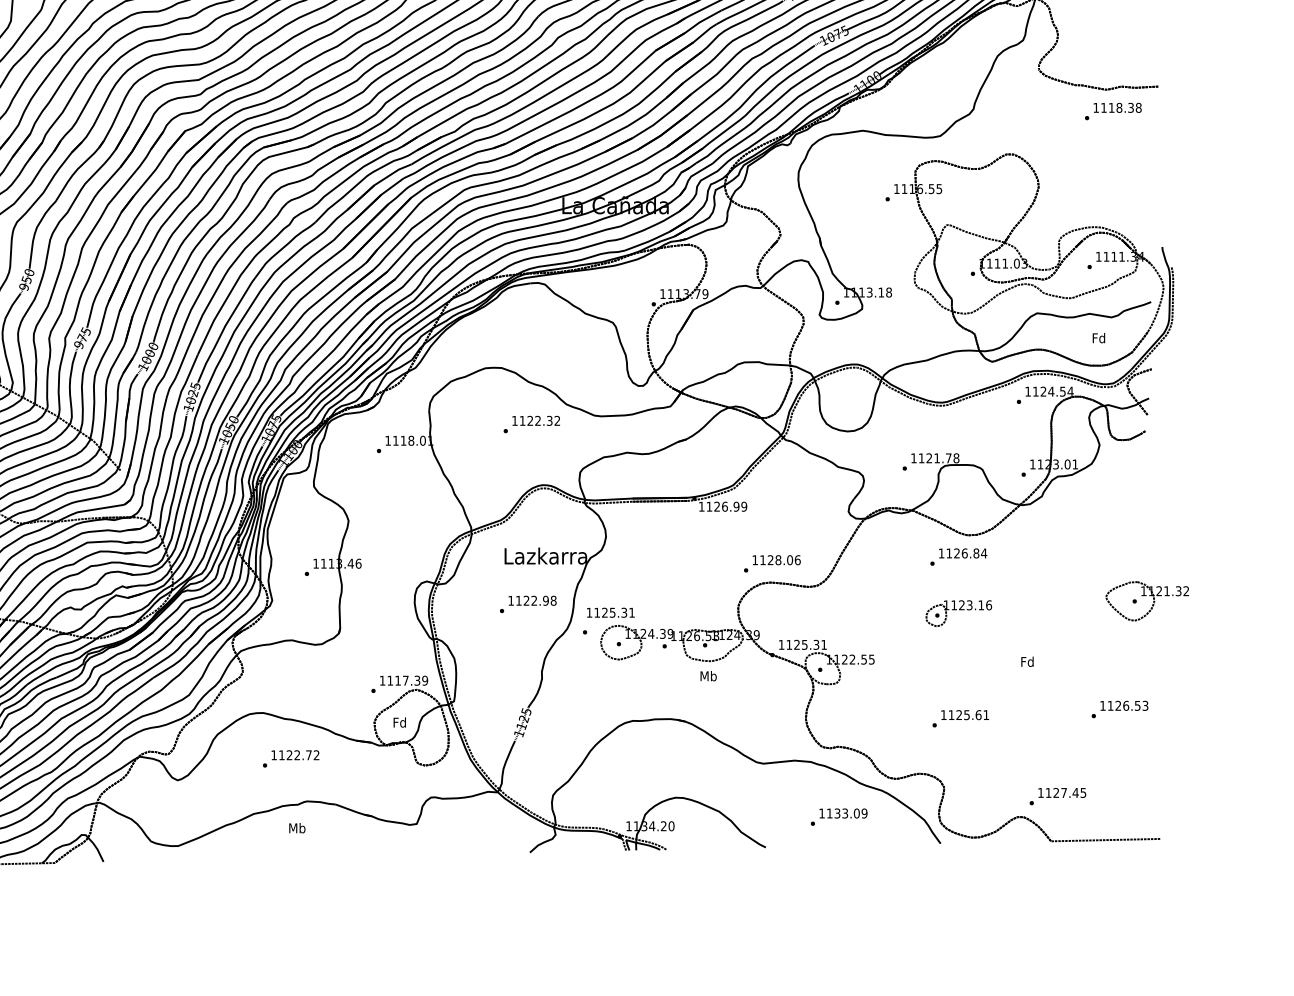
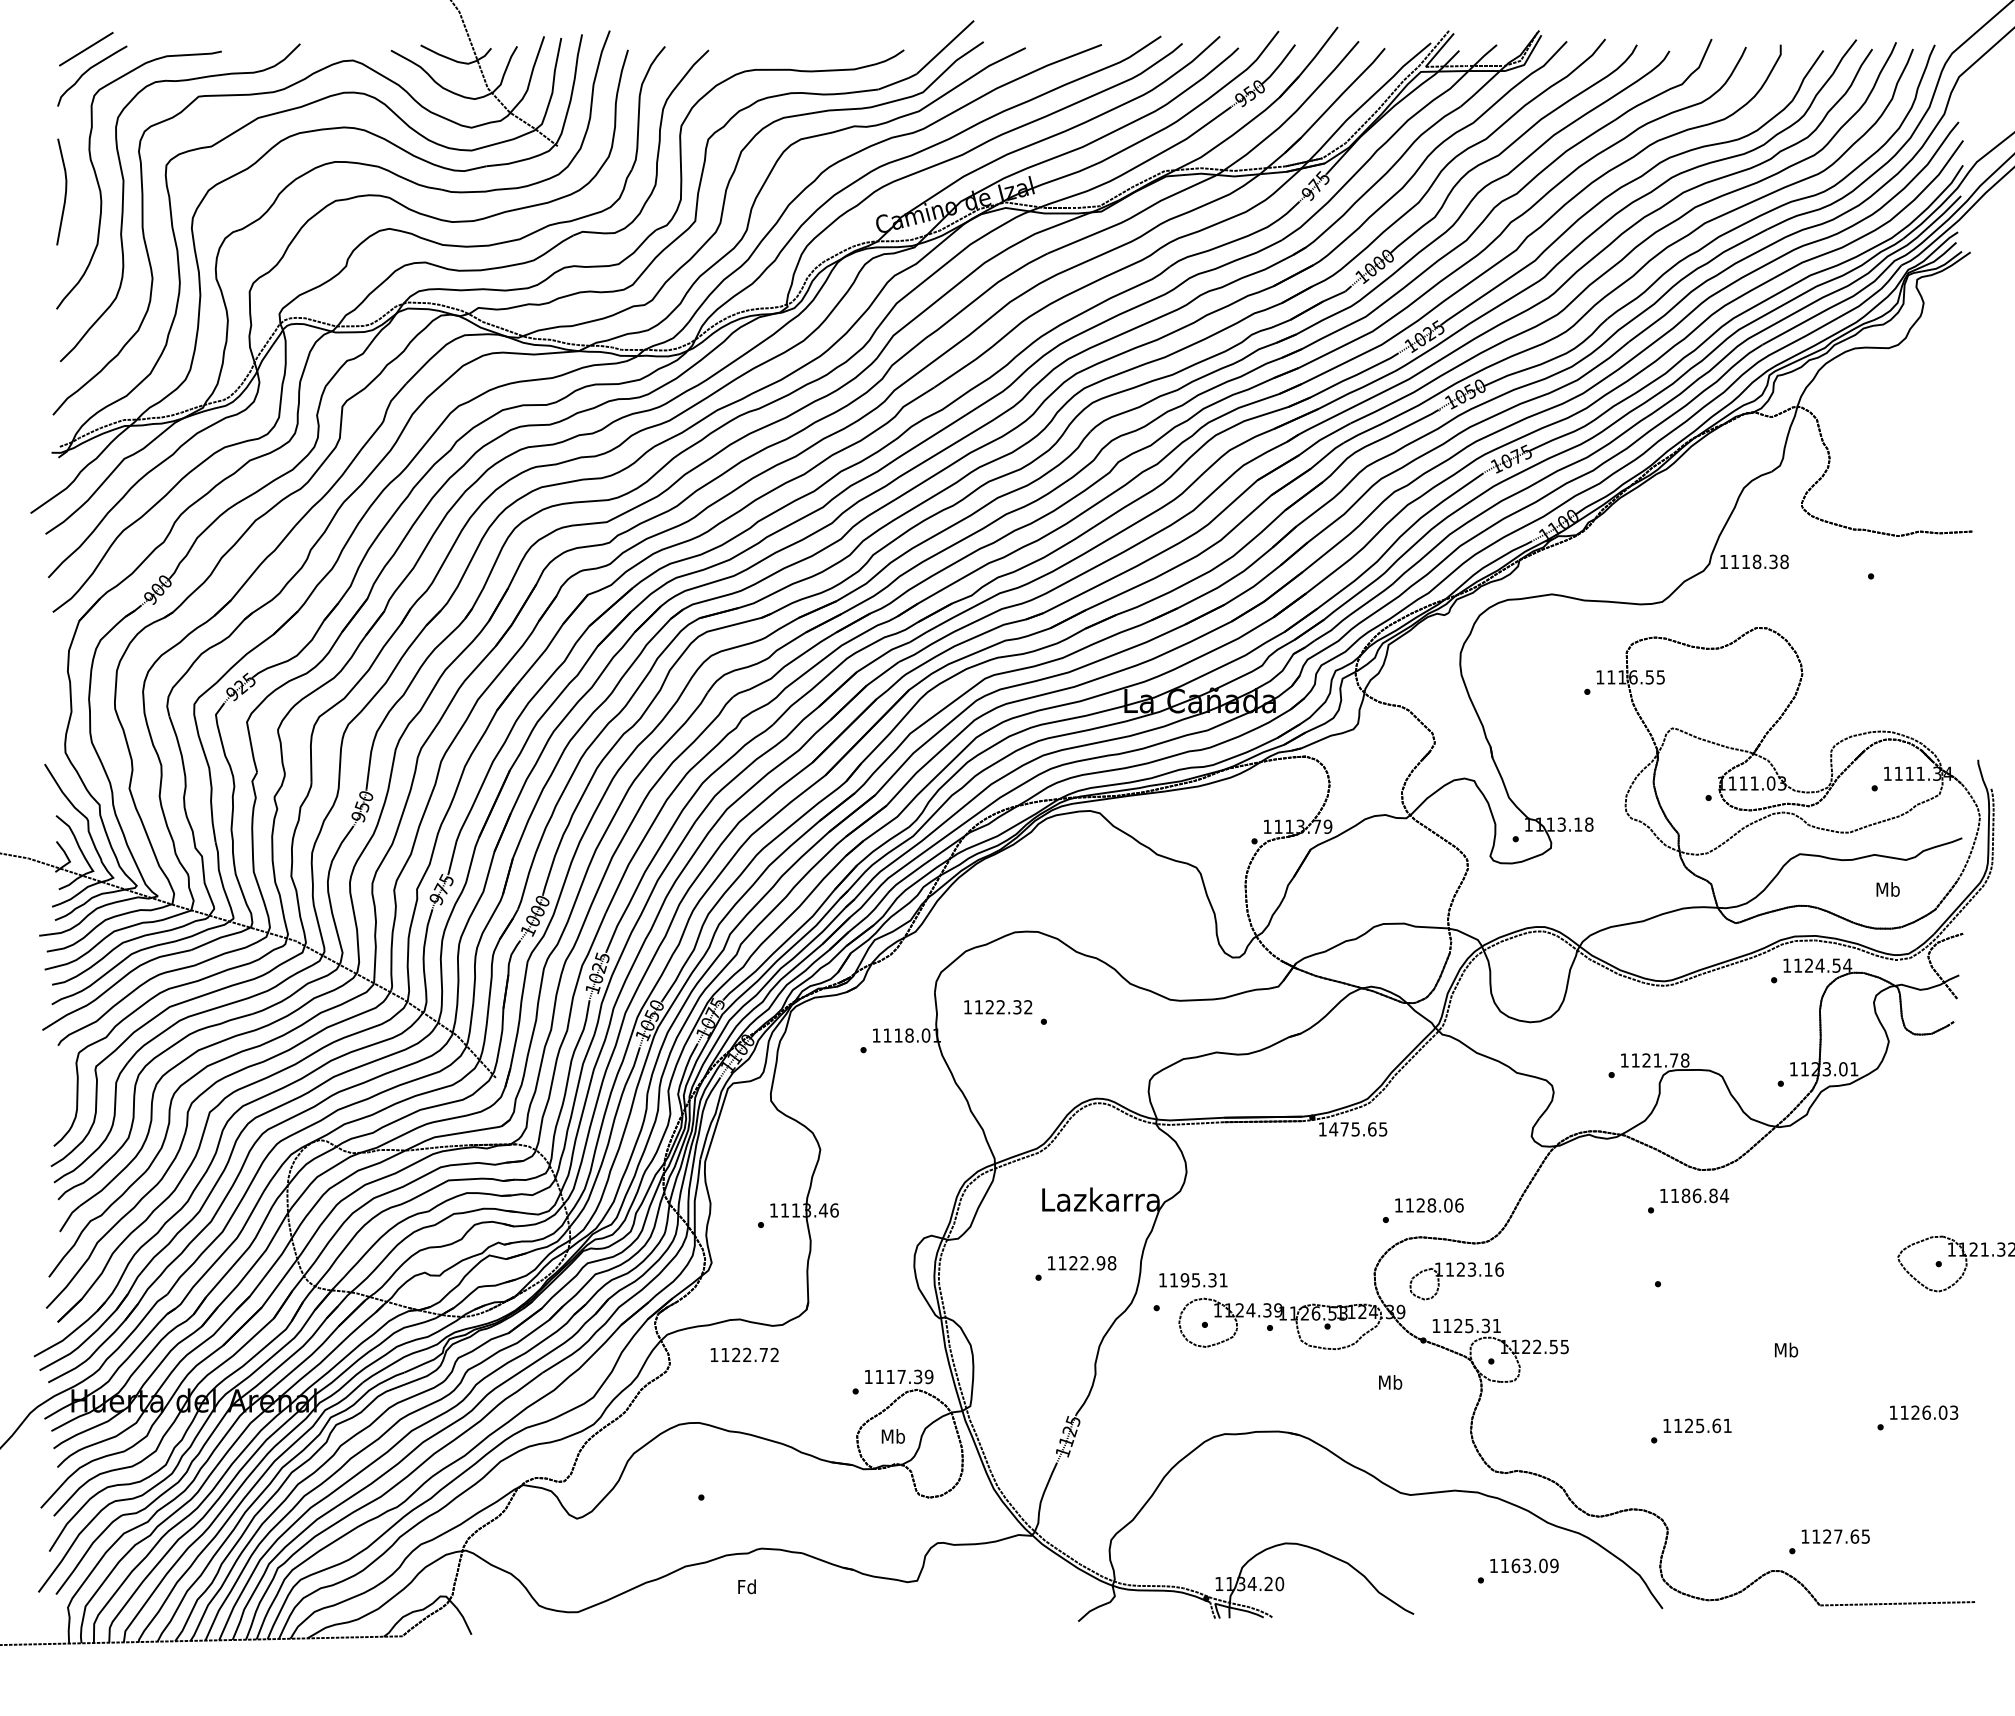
text: (1117, 107) -> (1754, 561), moved
text: (1098, 338) -> (1887, 889), Fd -> Mb
text: (536, 421) -> (998, 1007), moved
text: (726, 506) -> (1358, 1129), 1126.99 -> 1475.65
text: (956, 553) -> (1685, 1195), 1126.84 -> 1186.84
text: (604, 612) -> (1184, 1280), 1125.31 -> 1195.31
part: (958, 613) -> (1456, 1281), moved
text: (1027, 661) -> (1786, 1349), Fd -> Mb
text: (708, 676) -> (1390, 1382), moved
text: (1137, 705) -> (1942, 1412), 1126.53 -> 1126.03
text: (399, 722) -> (892, 1436), Fd -> Mb
text: (295, 754) -> (744, 1354), moved
text: (1075, 792) -> (1854, 1536), 1127.45 -> 1127.65
text: (837, 813) -> (1515, 1565), 1133.09 -> 1163.09
text: (296, 827) -> (746, 1586), Mb -> Fd

